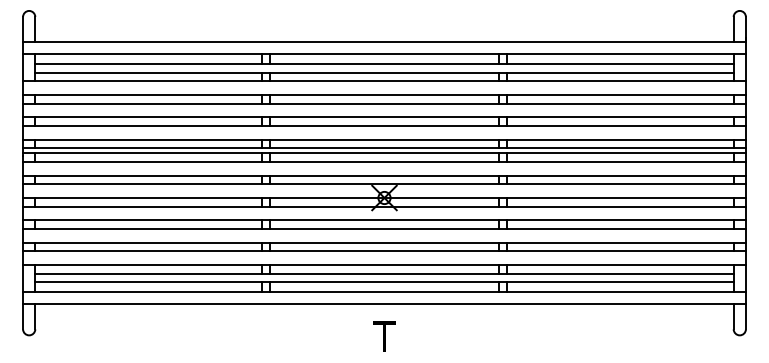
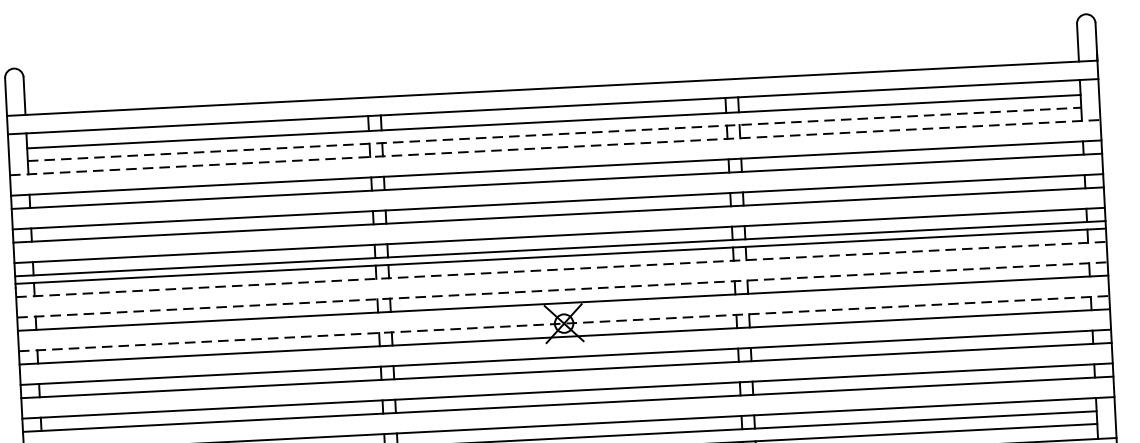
line: (384, 72) -> (554, 134), solid -> dashed
line: (384, 81) -> (555, 147), solid -> dashed
line: (384, 162) -> (561, 270), solid -> dashed
line: (384, 175) -> (562, 289), solid -> dashed
line: (384, 197) -> (564, 322), solid -> dashed

